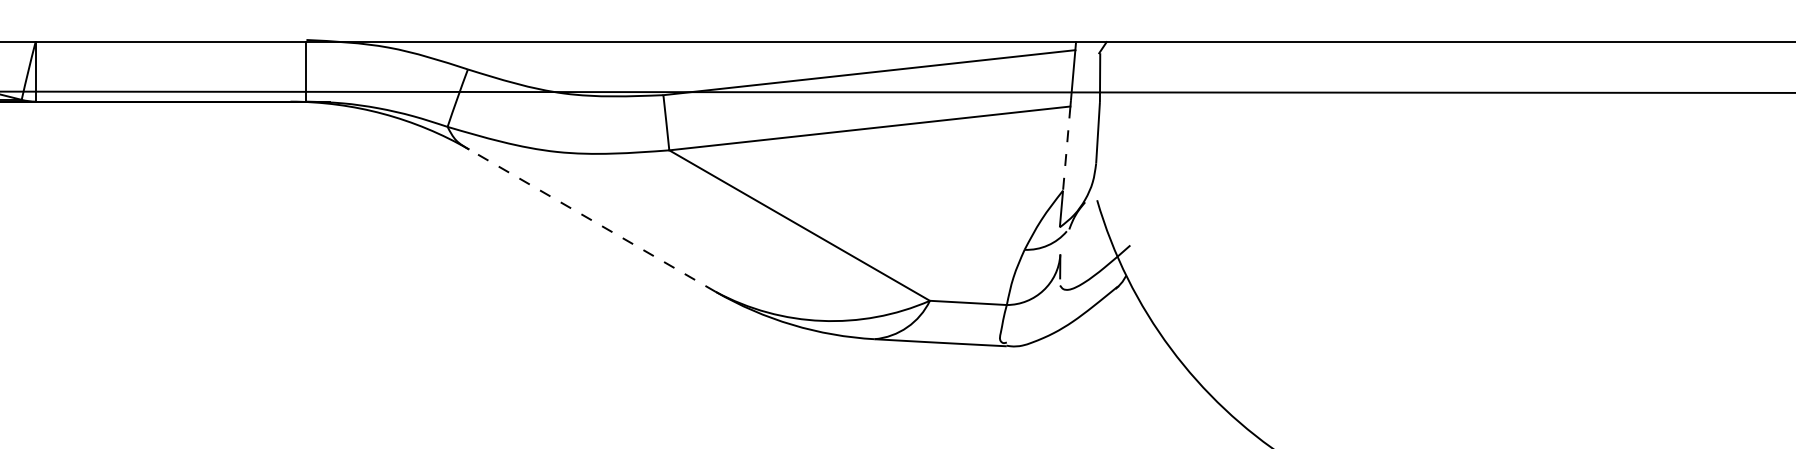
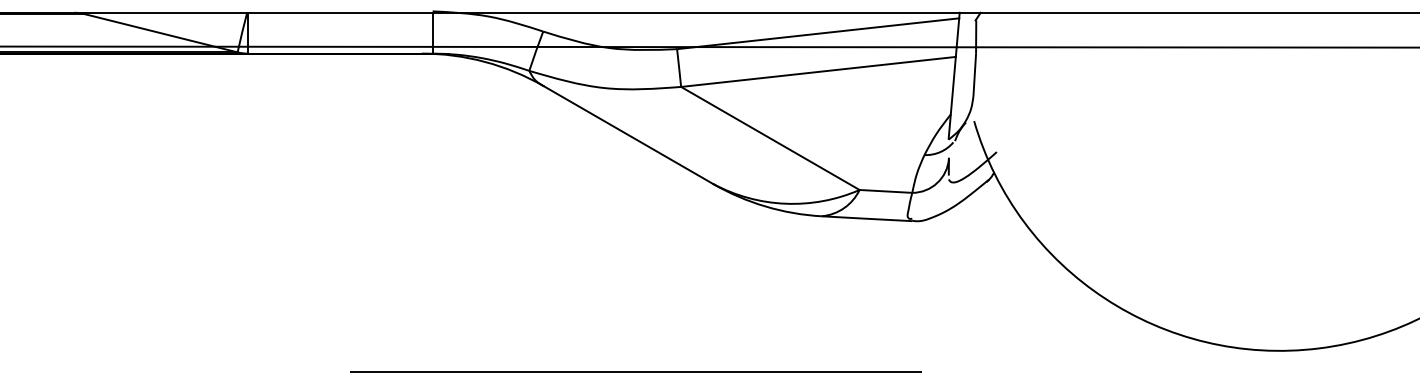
line: (1067, 148) -> (953, 85), dashed -> solid
line: (592, 219) -> (628, 134), dashed -> solid

